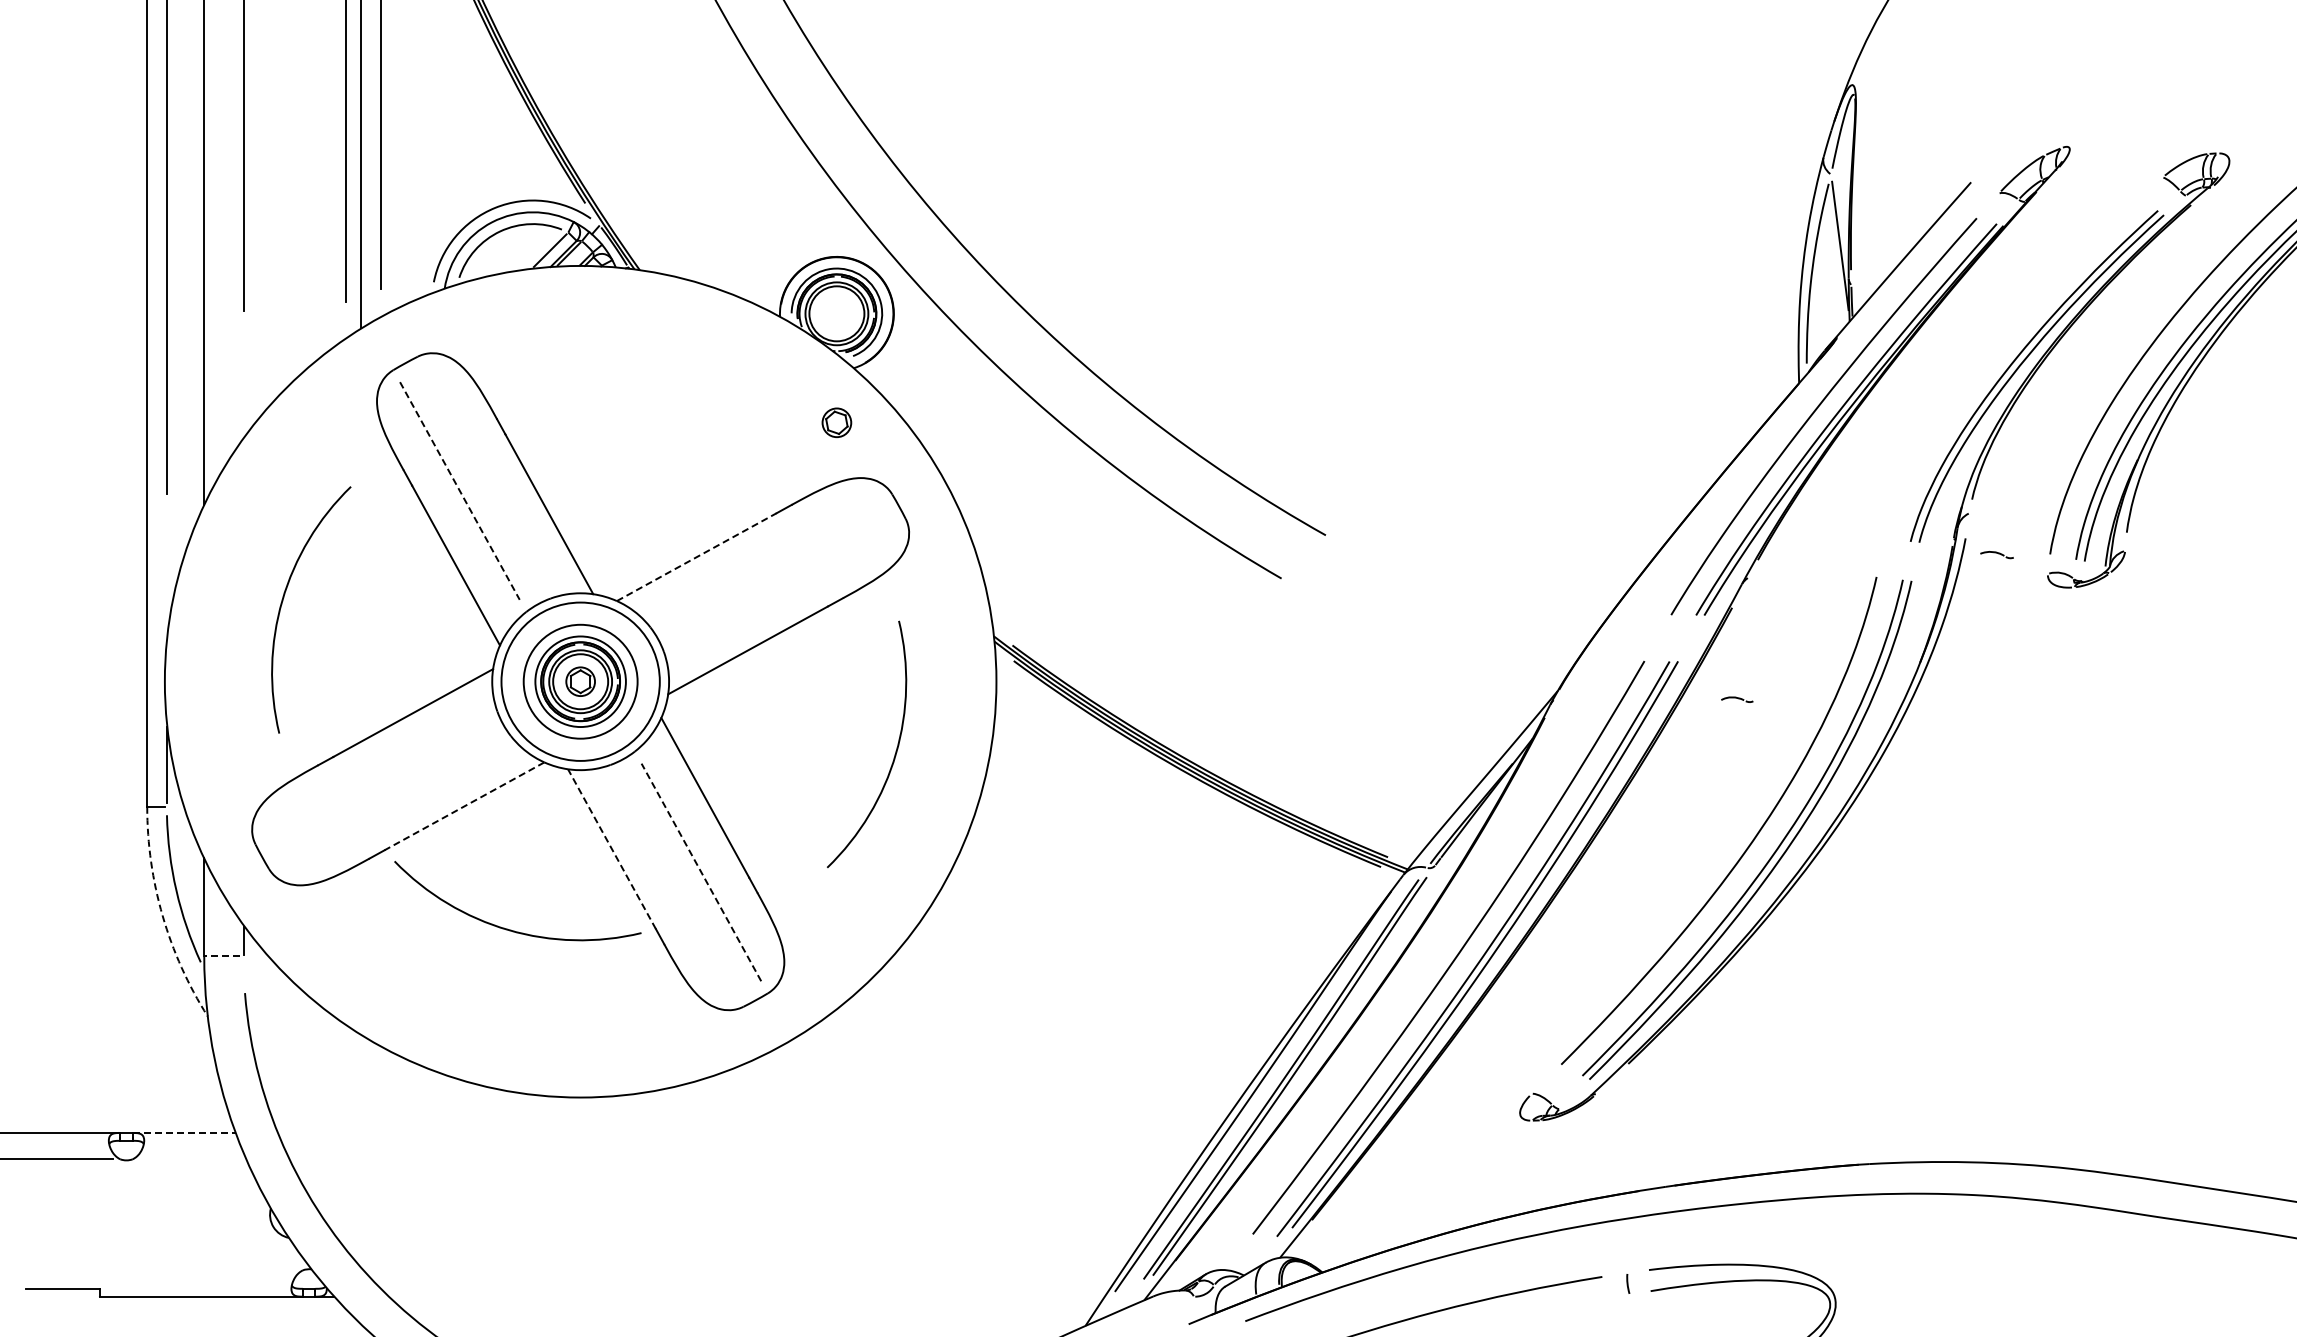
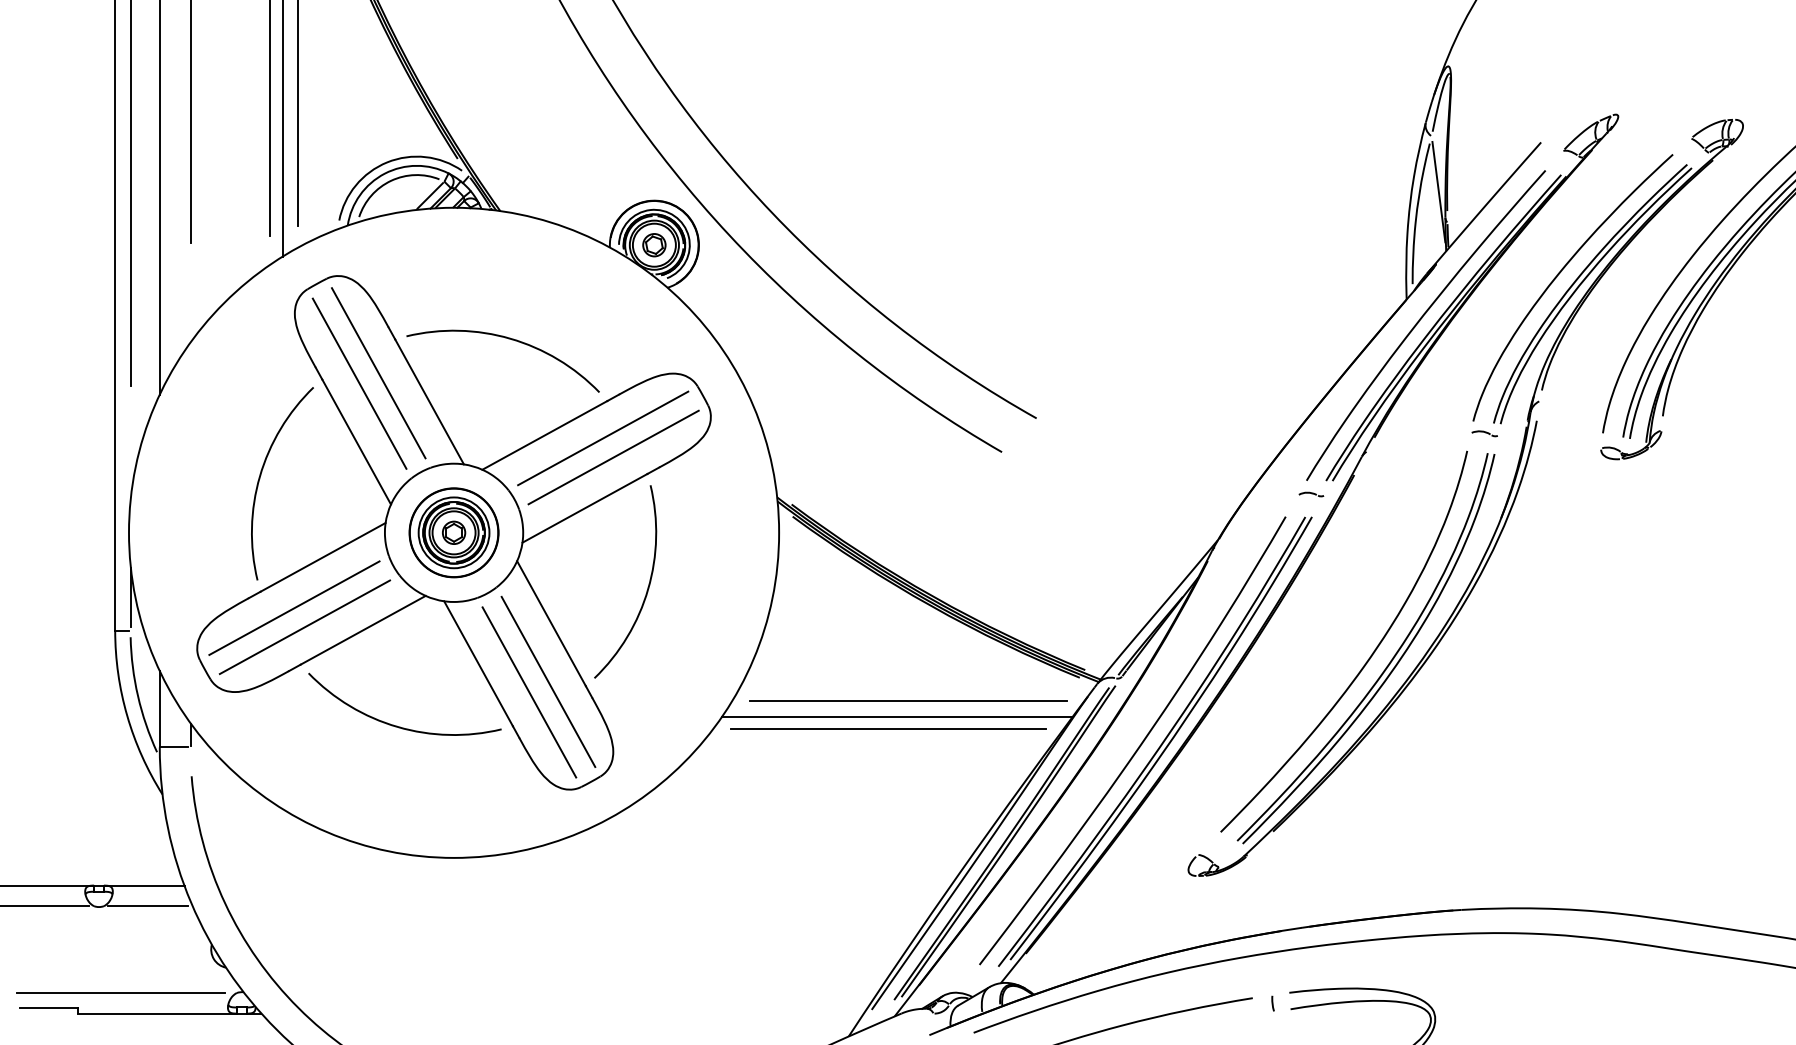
curve: (1994, 351) -> (1559, 274), added
part: (836, 422) -> (654, 244), moved
arc: (651, 434) -> (509, 339), added
line: (484, 477) -> (378, 373), added
line: (460, 491) -> (360, 384), dashed -> solid
part: (1996, 555) -> (1484, 434), moved
line: (697, 556) -> (545, 434), dashed -> solid
line: (771, 560) -> (603, 438), added
line: (784, 585) -> (613, 457), added
arc: (283, 601) -> (260, 477), moved
circle: (580, 681) -> (453, 532), size x0.71
part: (1737, 699) -> (1311, 494), moved
arc: (895, 750) -> (647, 586), moved
line: (376, 777) -> (294, 607), added
line: (389, 802) -> (304, 627), added
line: (464, 806) -> (363, 630), dashed -> solid
line: (611, 848) -> (478, 663), dashed -> solid
line: (701, 872) -> (548, 681), dashed -> solid
line: (676, 885) -> (528, 692), added
line: (1161, 897) -> (908, 701), added
arc: (162, 915) -> (127, 715), dashed -> solid
line: (1147, 916) -> (897, 716), added
line: (1136, 932) -> (888, 728), added
line: (221, 956) -> (173, 747), dashed -> solid
line: (184, 1132) -> (144, 885), dashed -> solid
line: (189, 1159) -> (148, 906), added
line: (154, 1270) -> (120, 993), added

